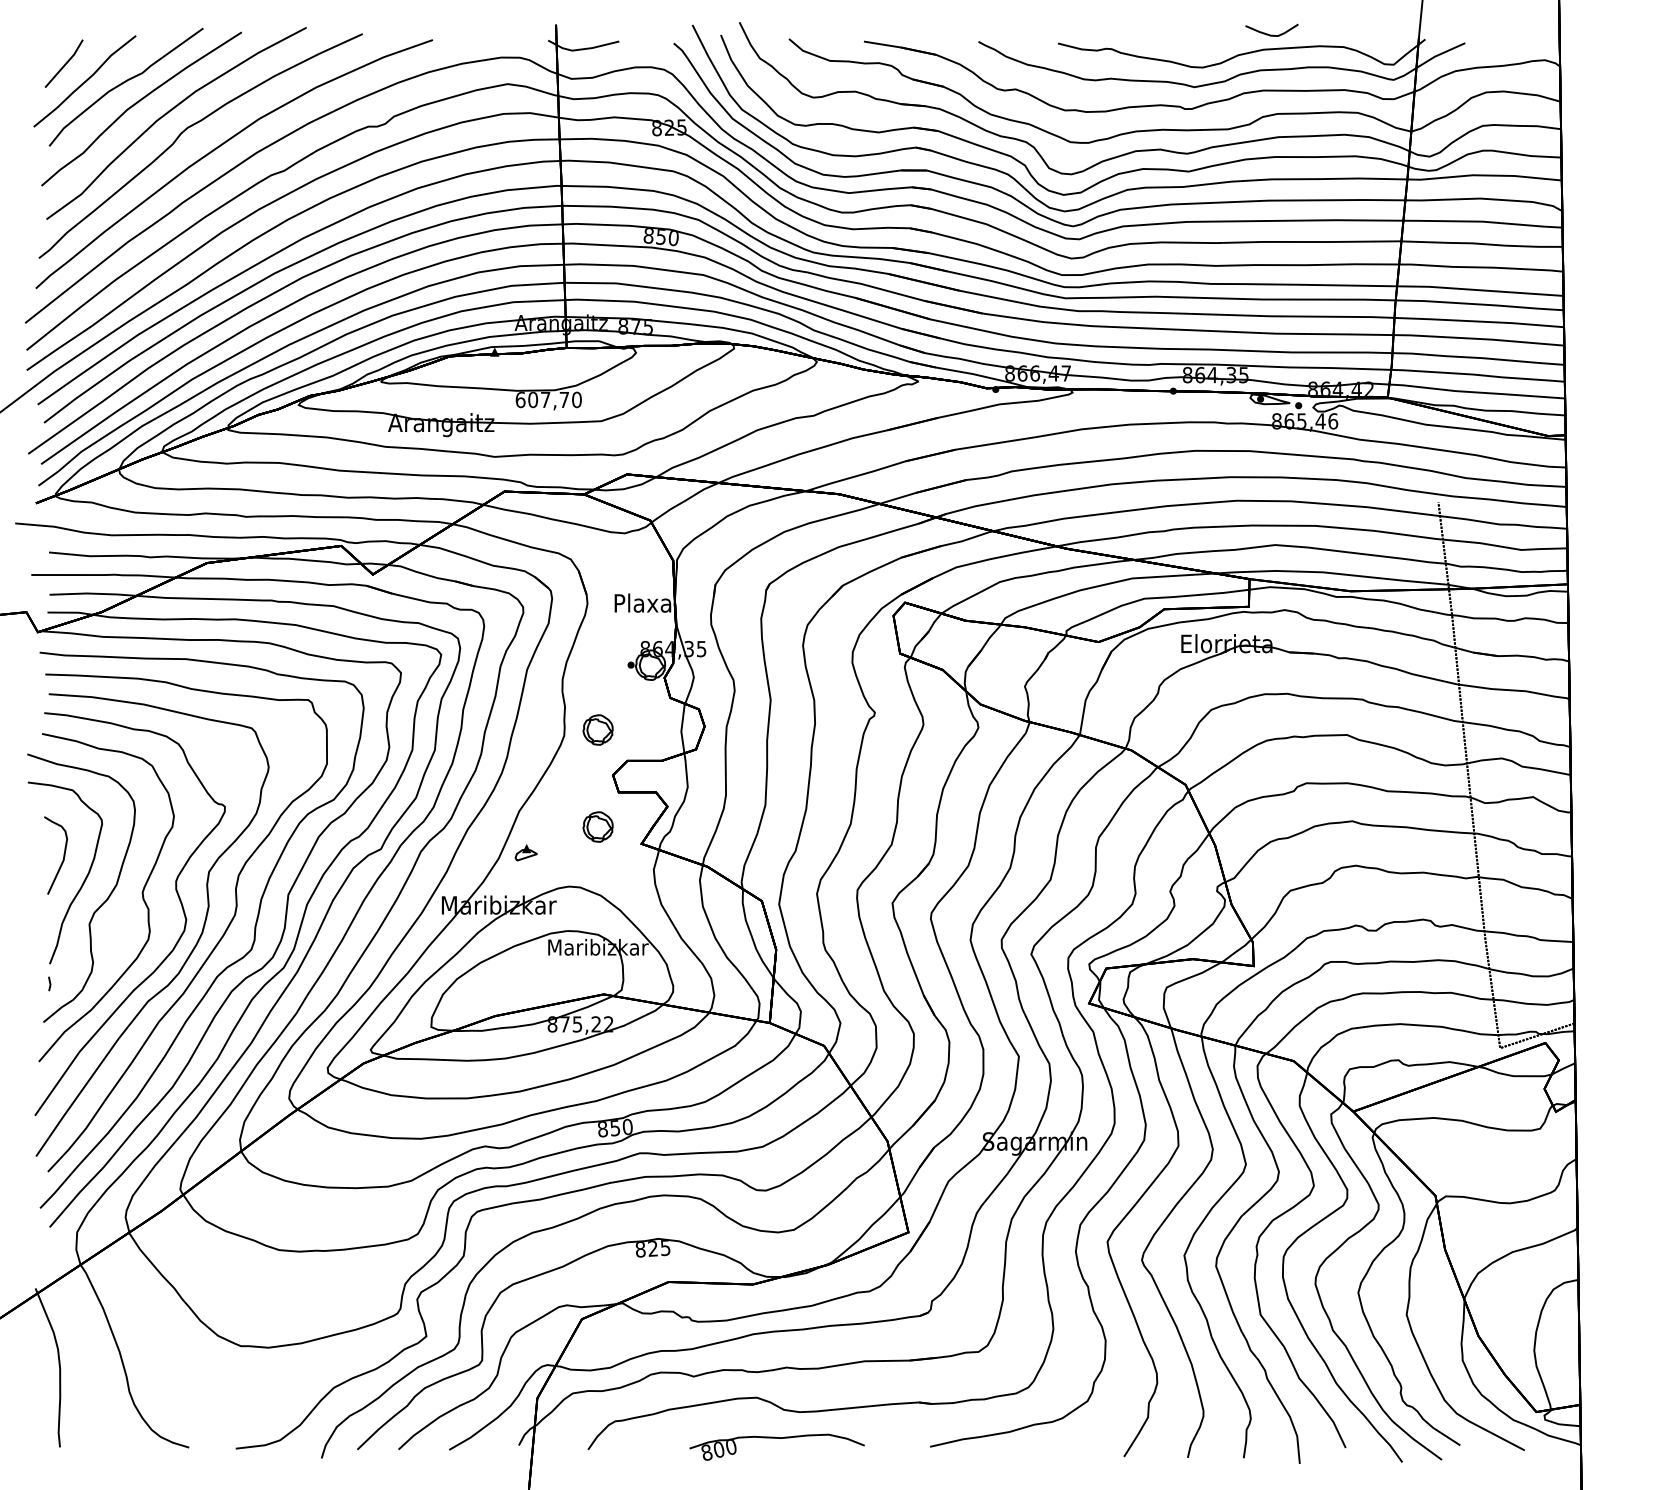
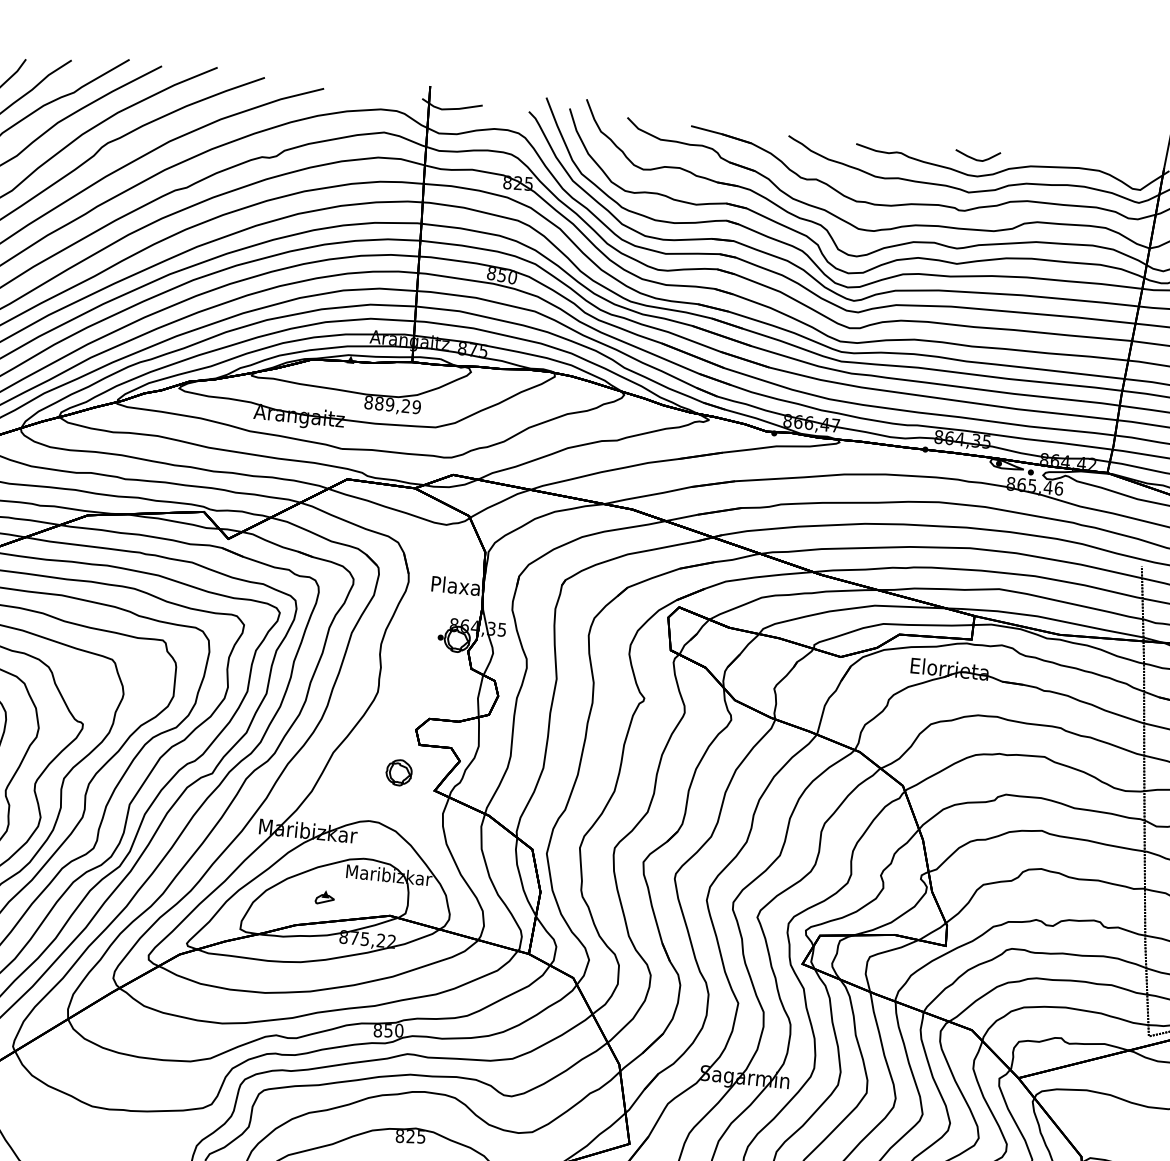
curve: (1268, 33) -> (974, 158), moved
text: (548, 399) -> (392, 404), 607,70 -> 889,29
part: (597, 729) -> (406, 689), removed
part: (525, 852) -> (324, 897), moved

